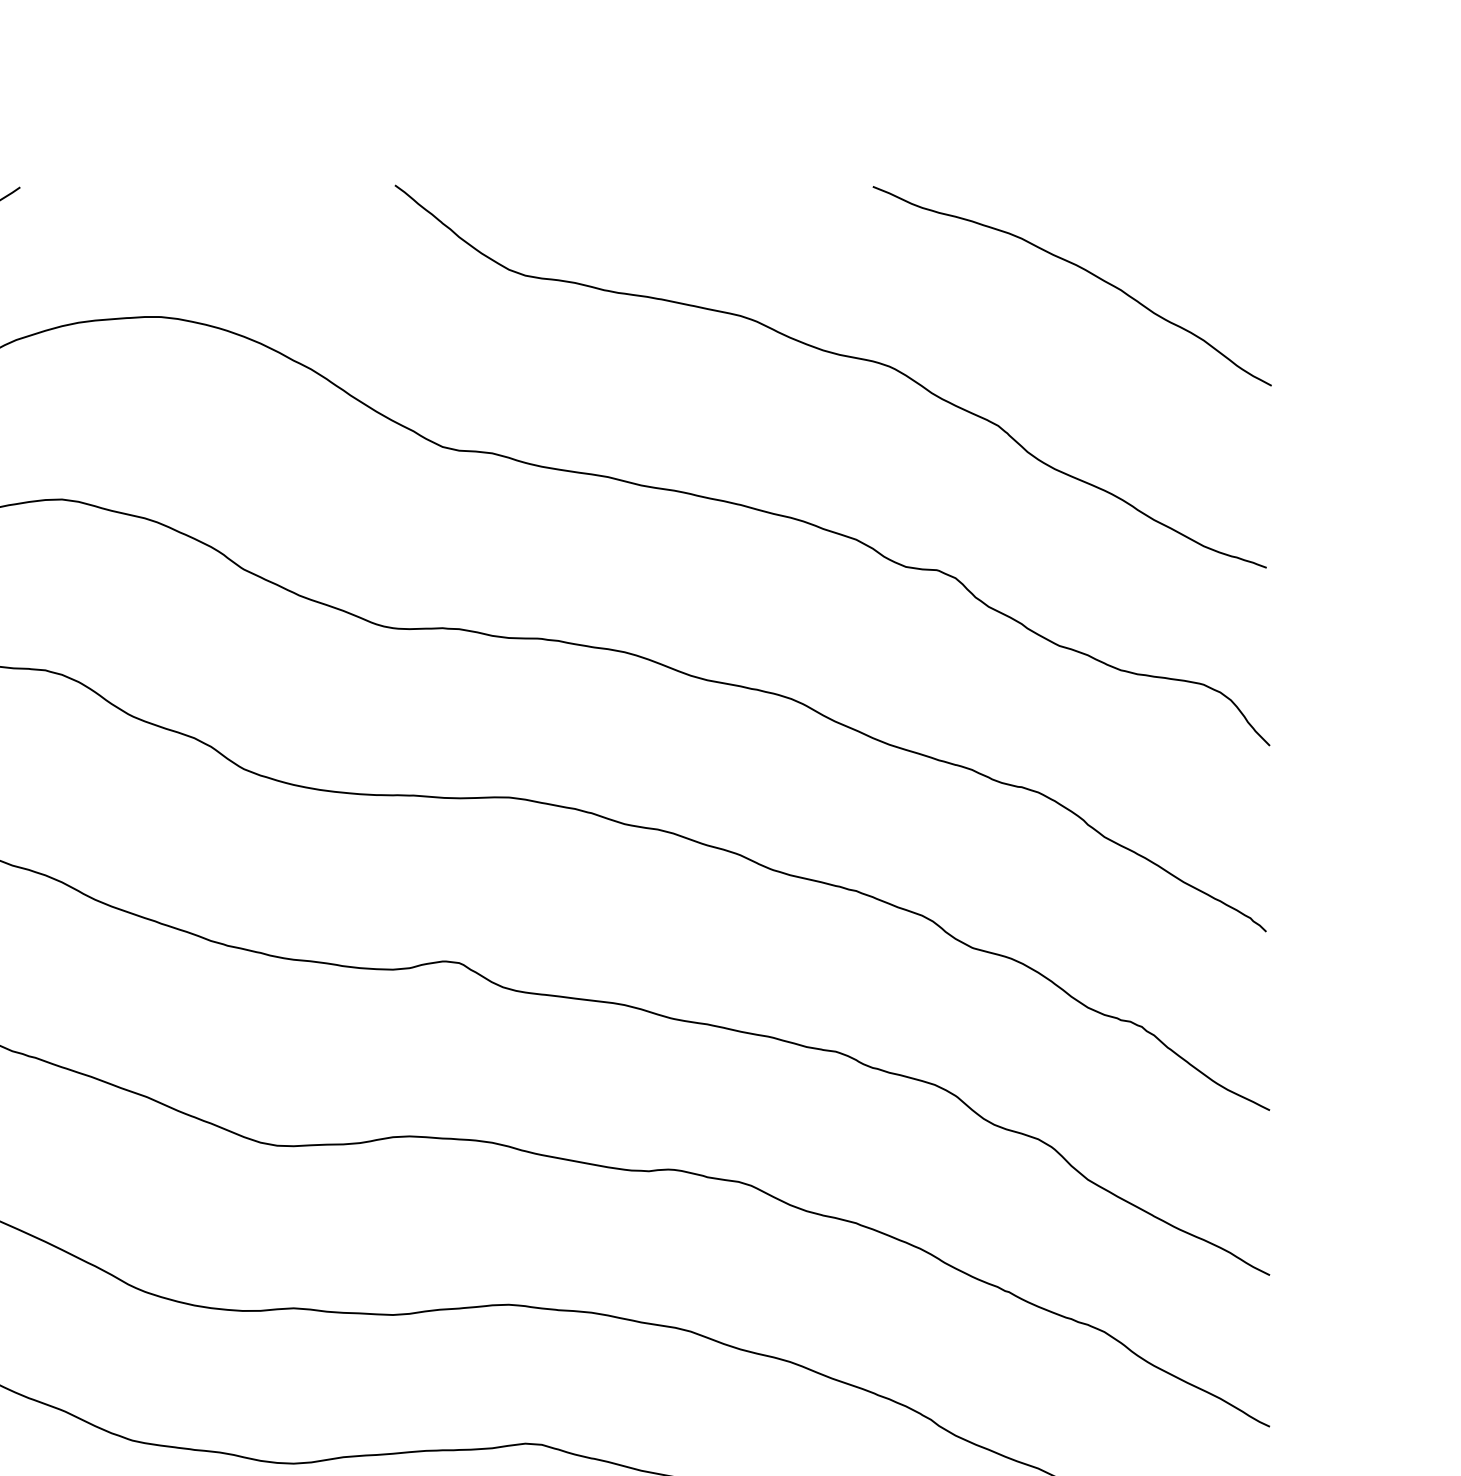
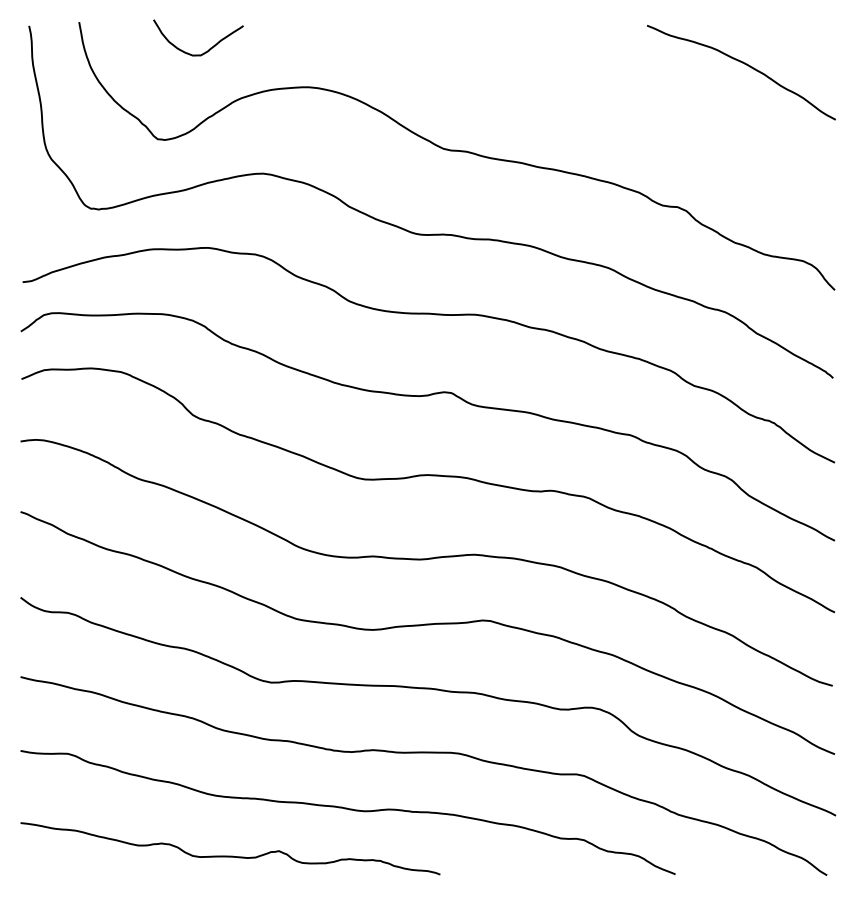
curve: (831, 355) -> (627, 105), removed

